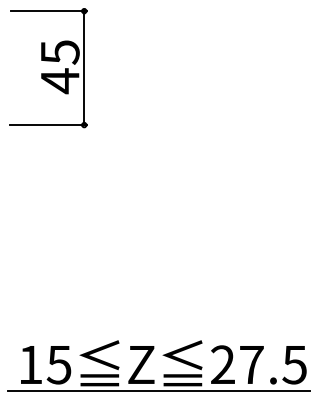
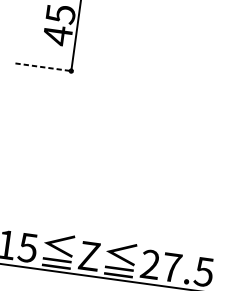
line: (48, 125) -> (44, 67), solid -> dashed

